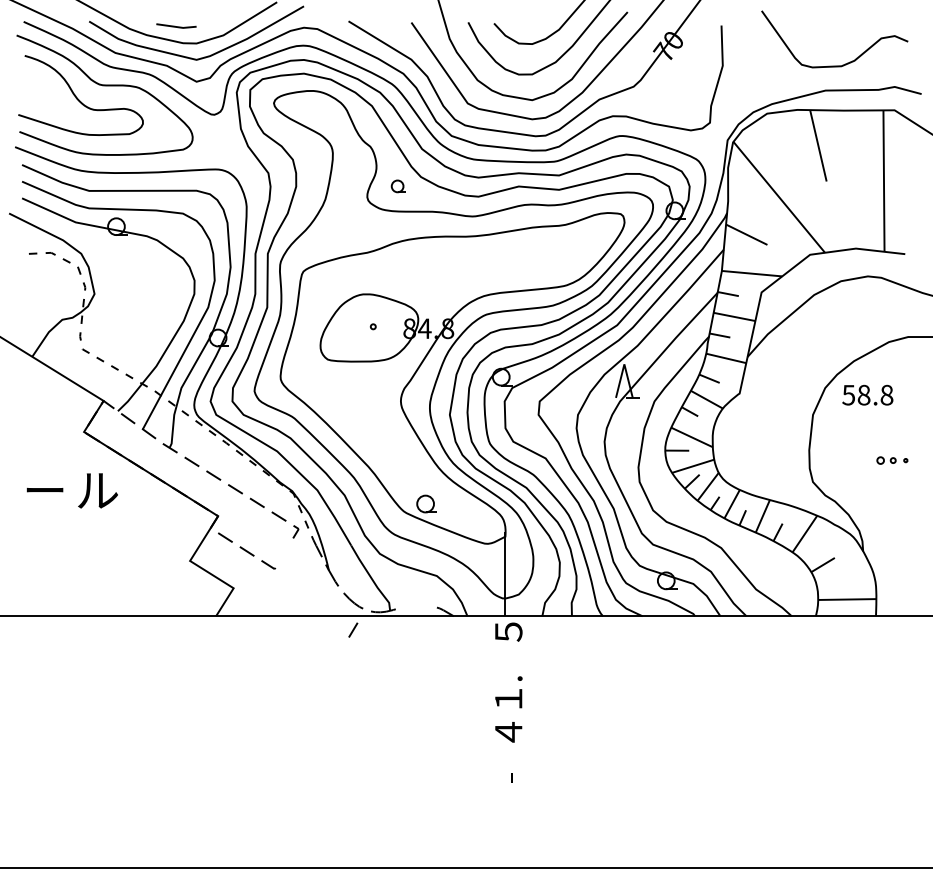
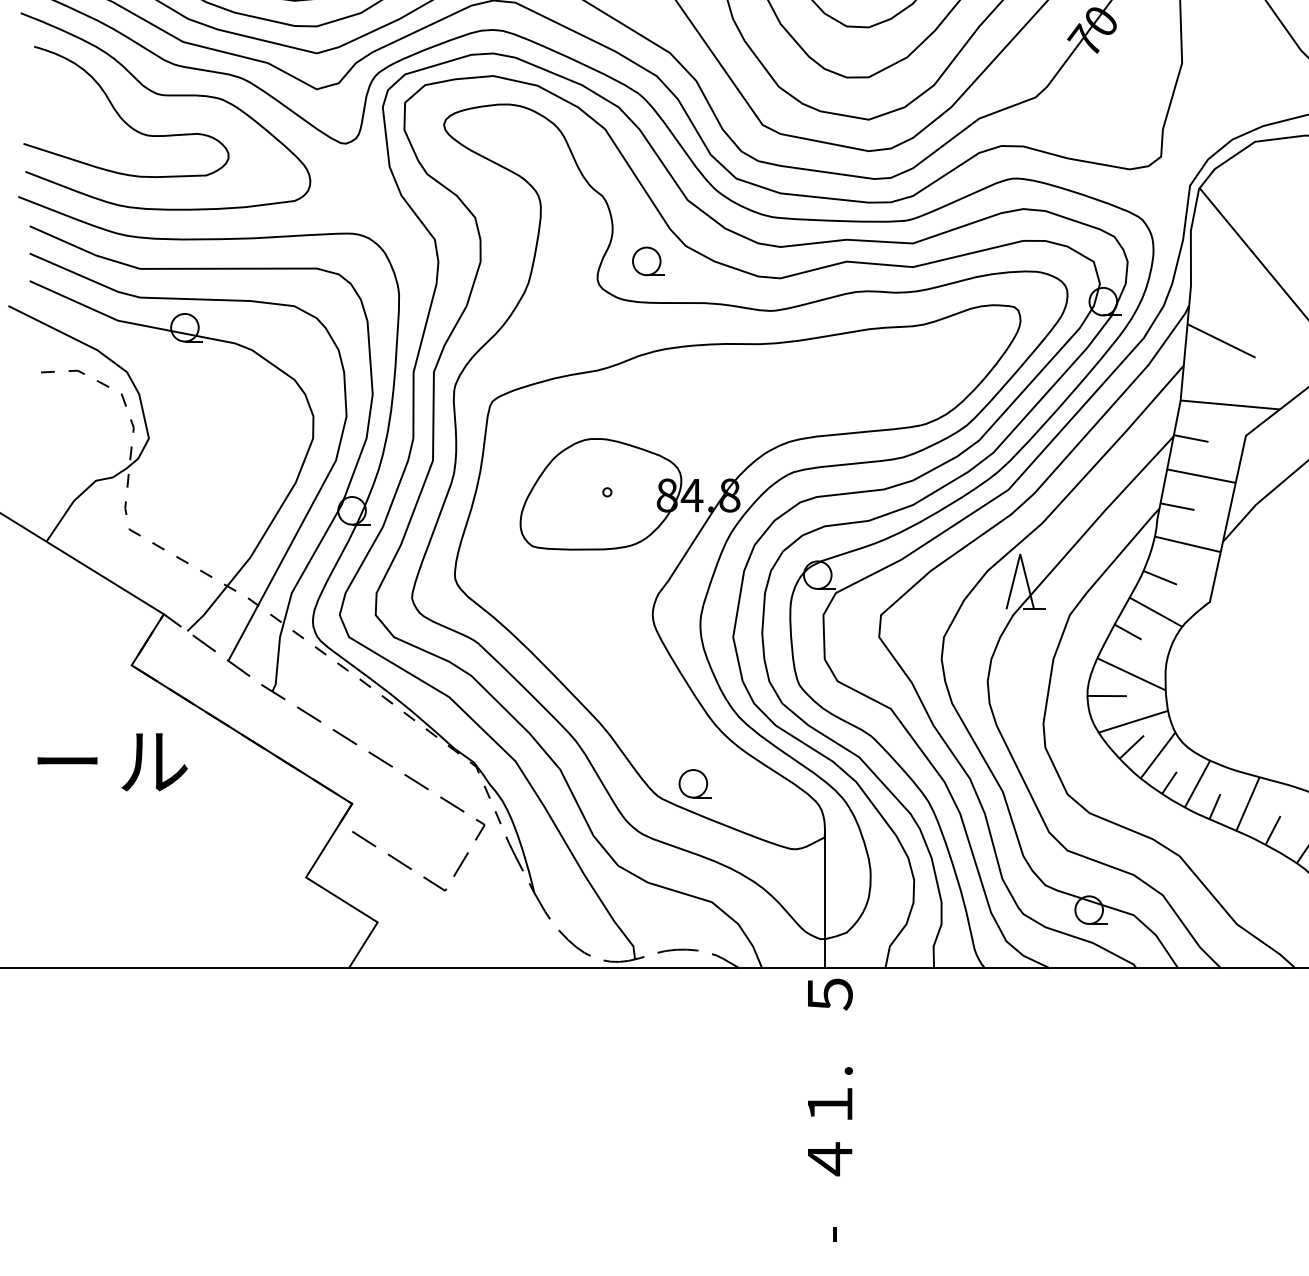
part: (398, 186) -> (648, 261), size x1.43
line: (415, 605) -> (676, 950), added
line: (353, 629) -> (461, 863), moved

